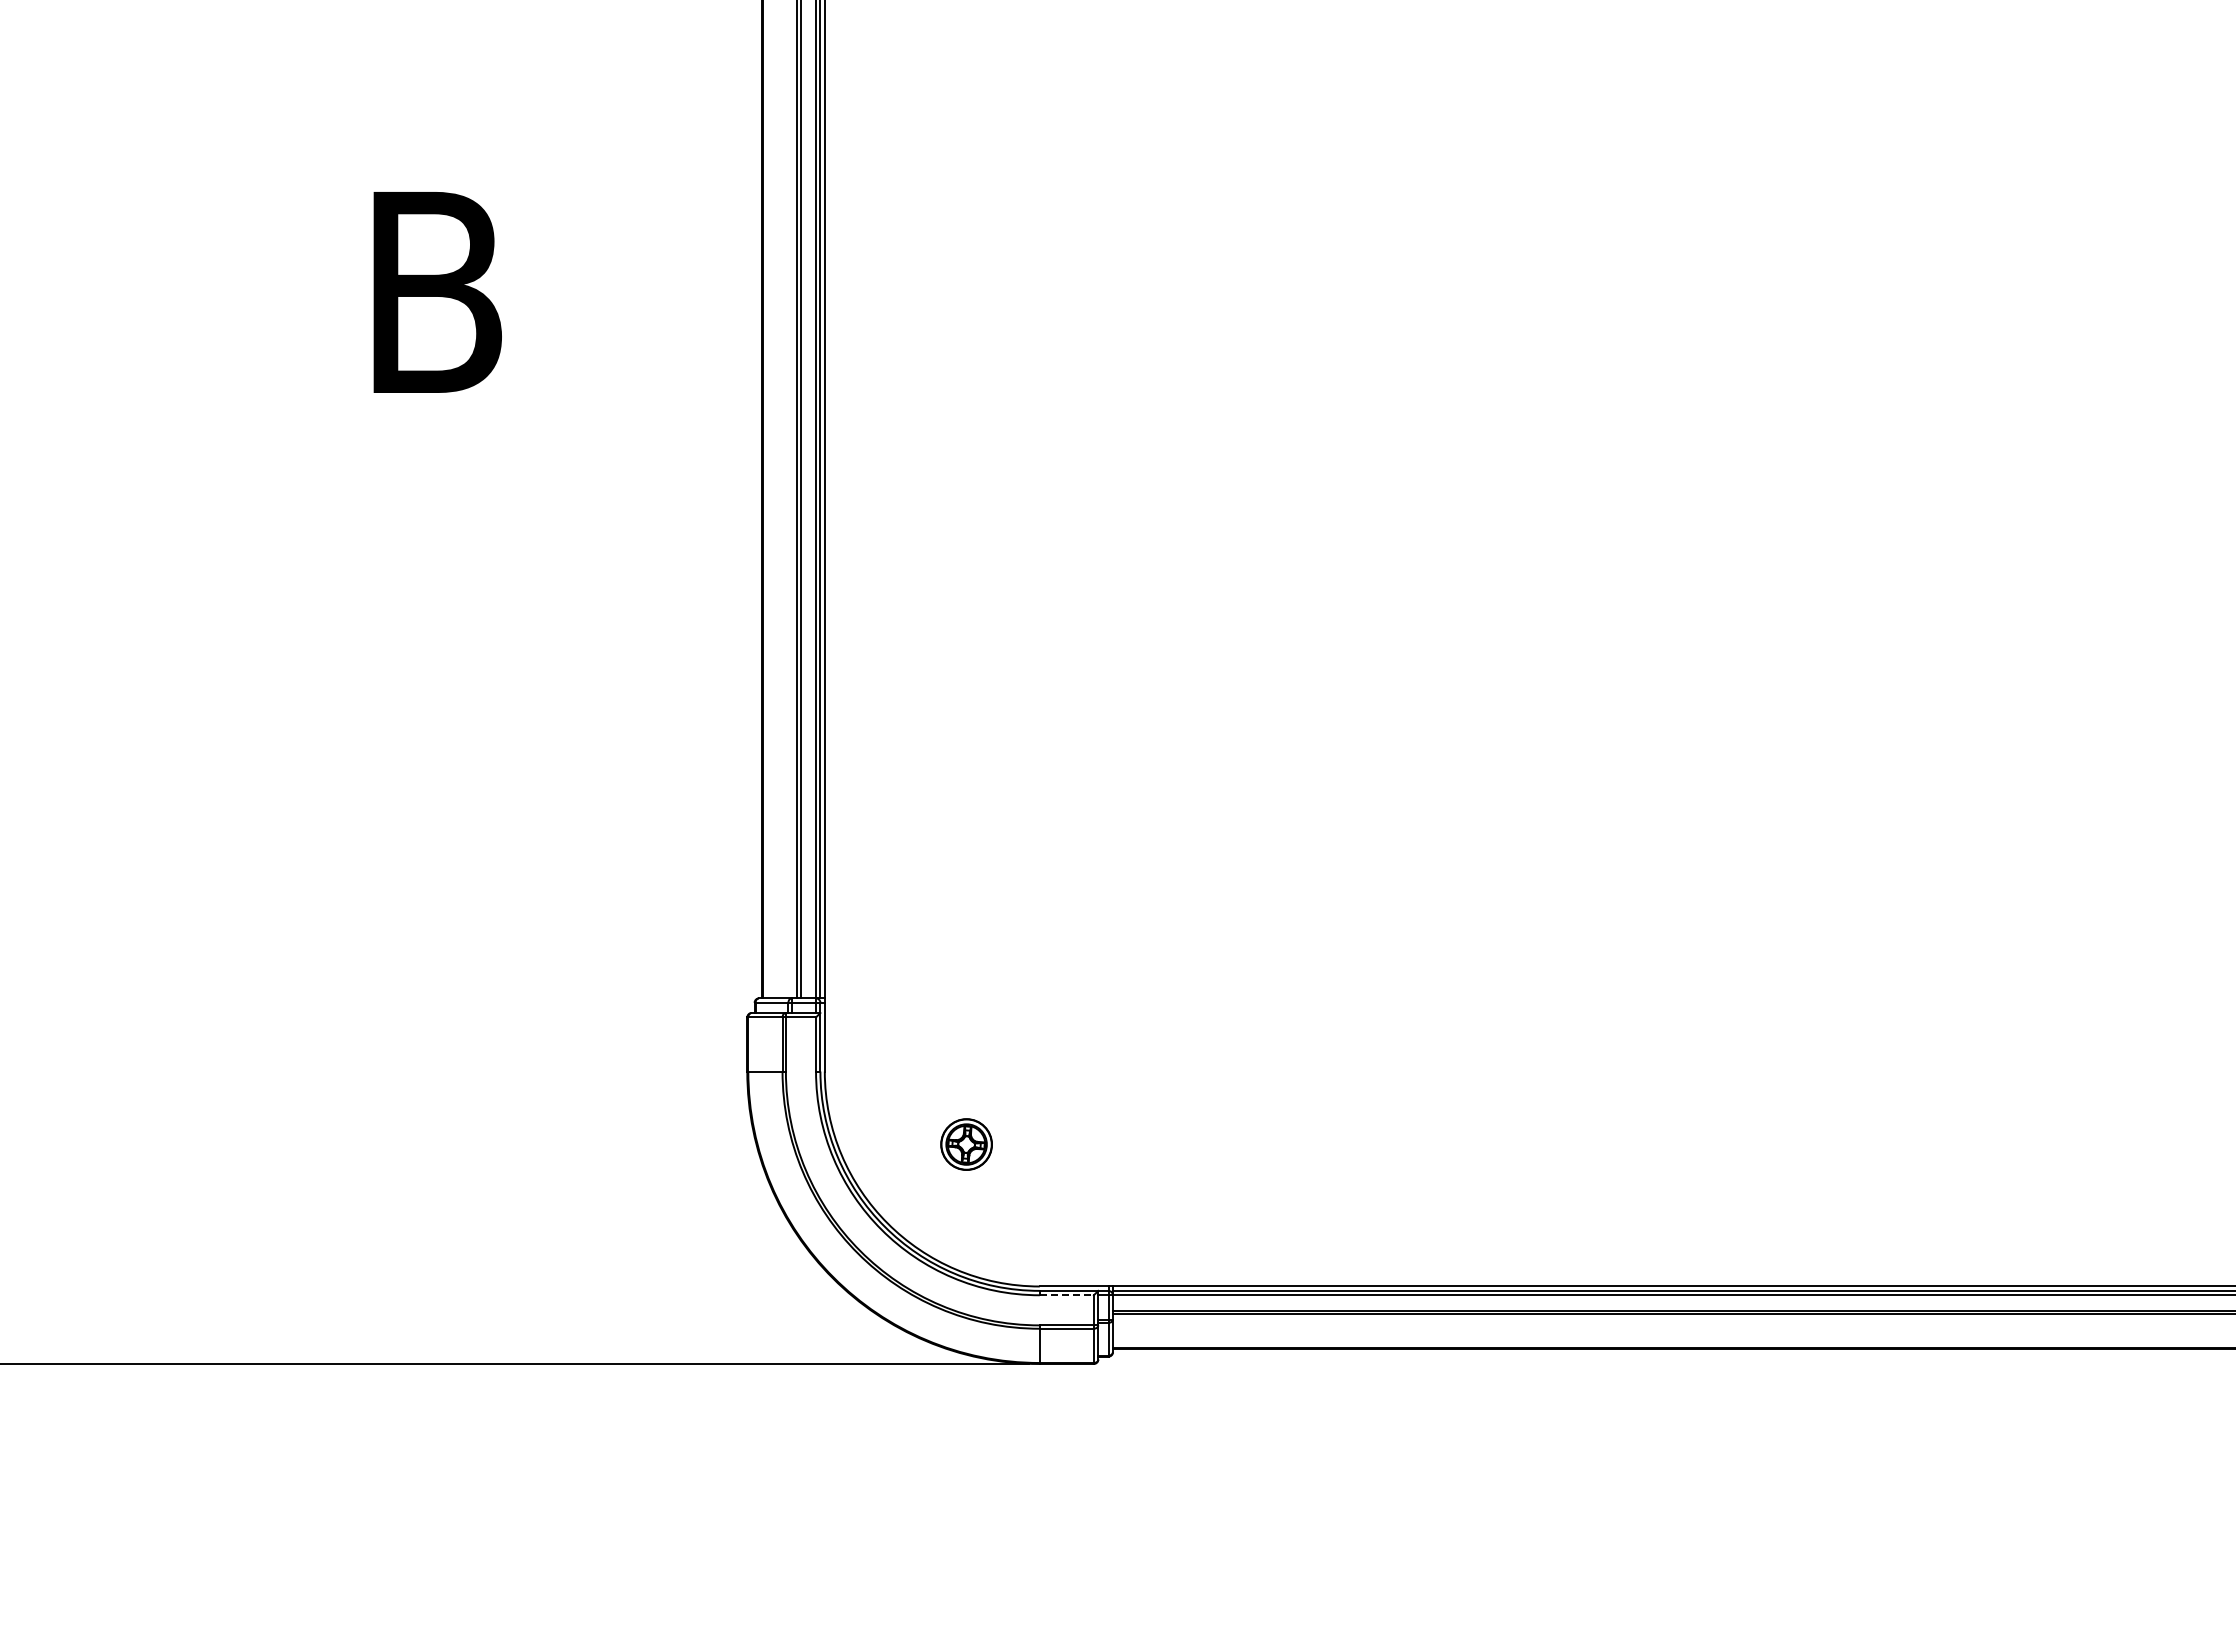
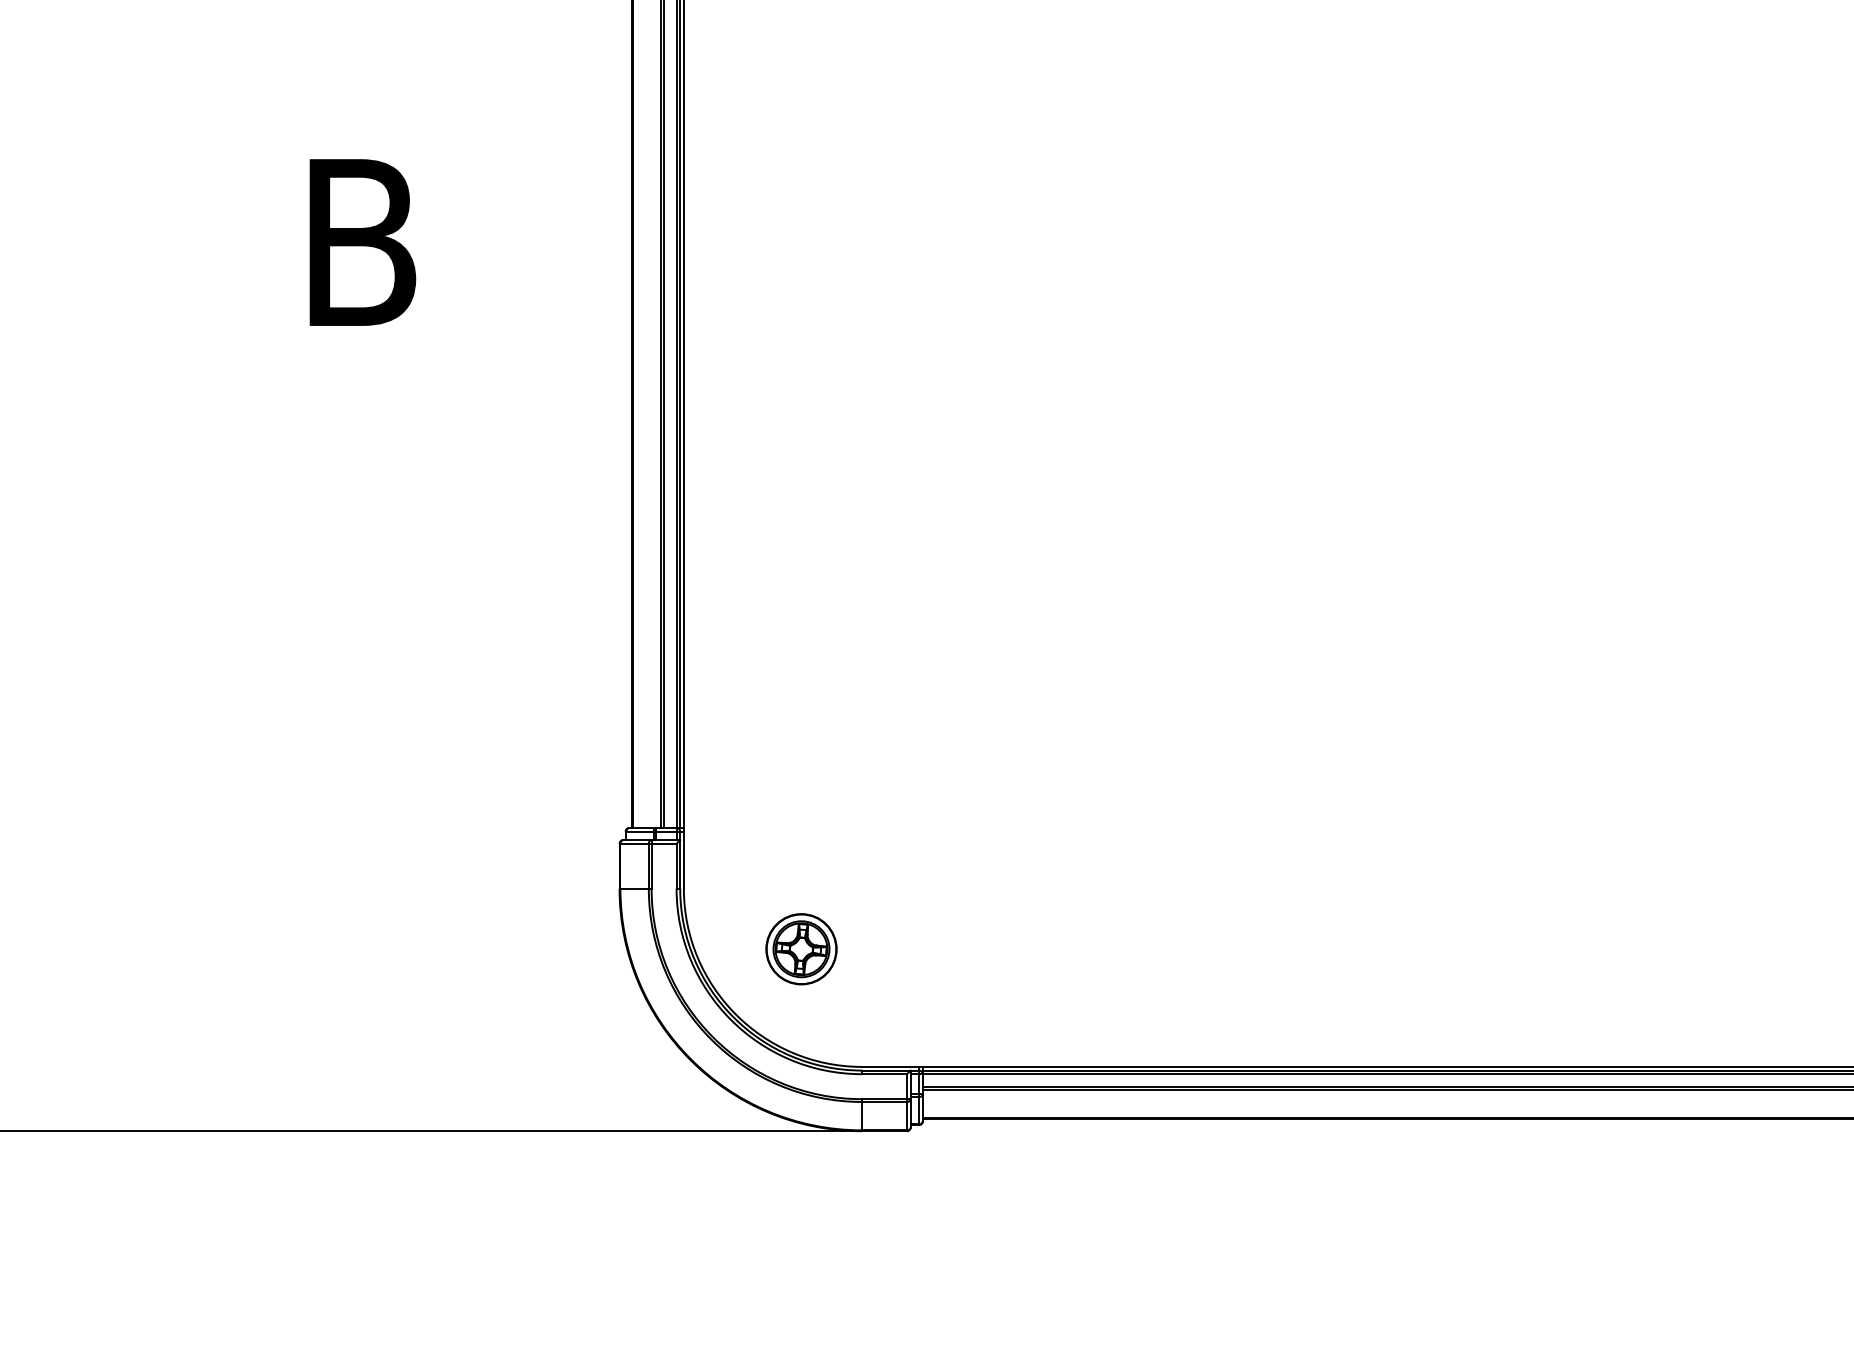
part: (966, 1144) -> (801, 949), size x1.67
line: (1067, 1295) -> (885, 1074), dashed -> solid

